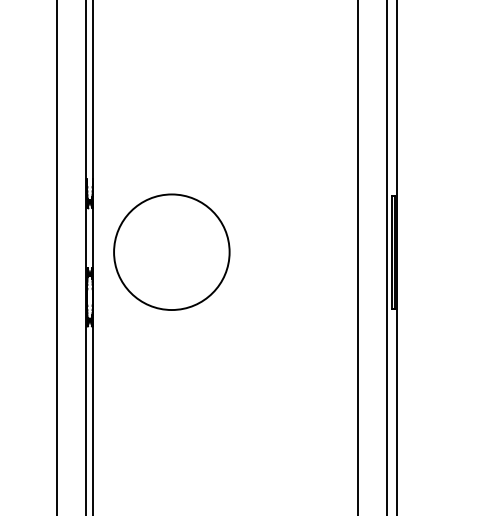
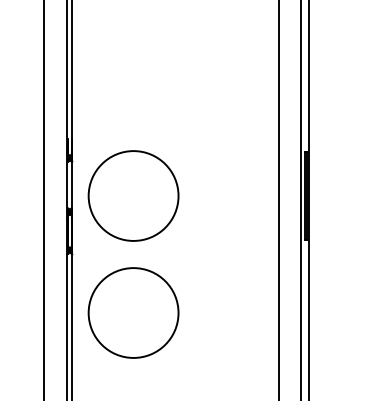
circle: (171, 402) -> (133, 312), added

